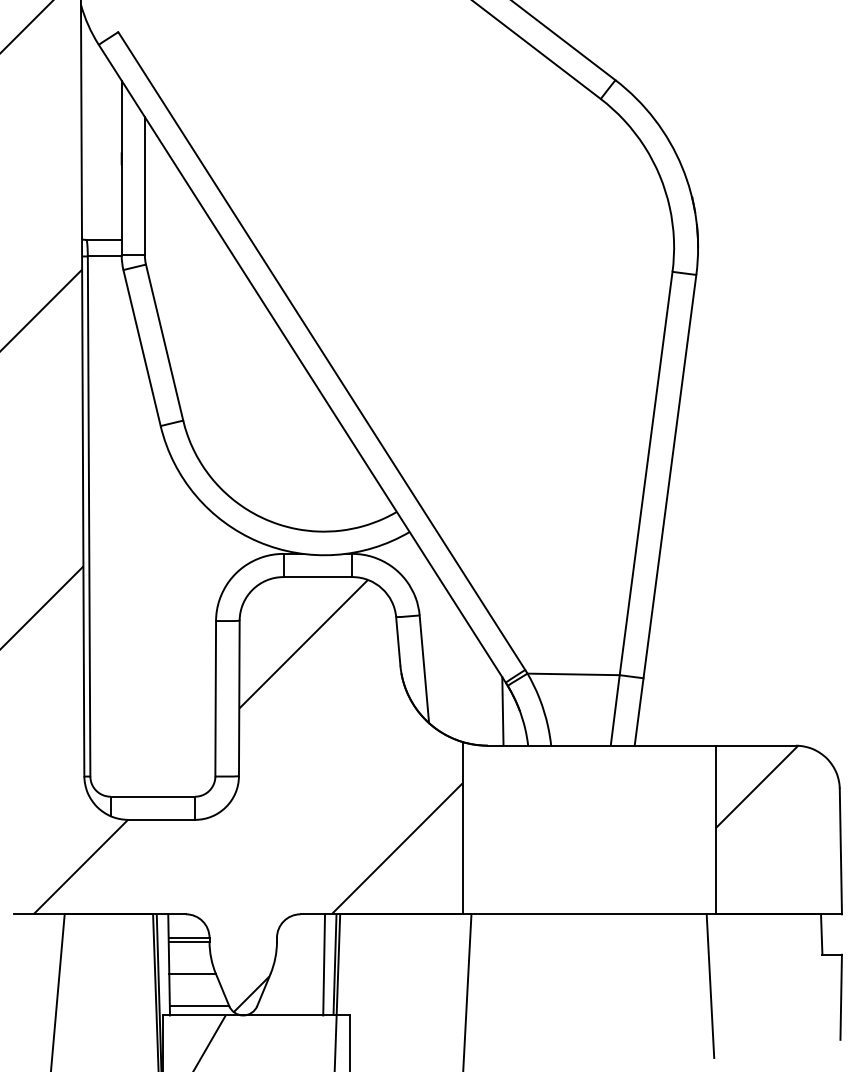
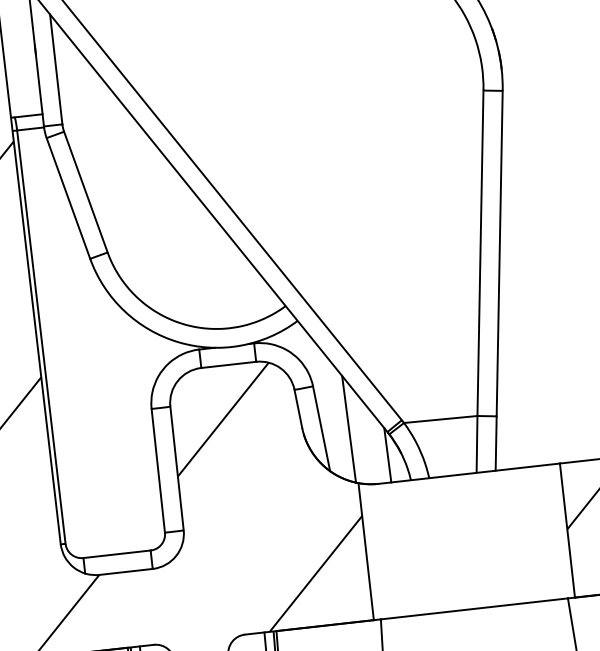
line: (458, 673) -> (349, 429), added

